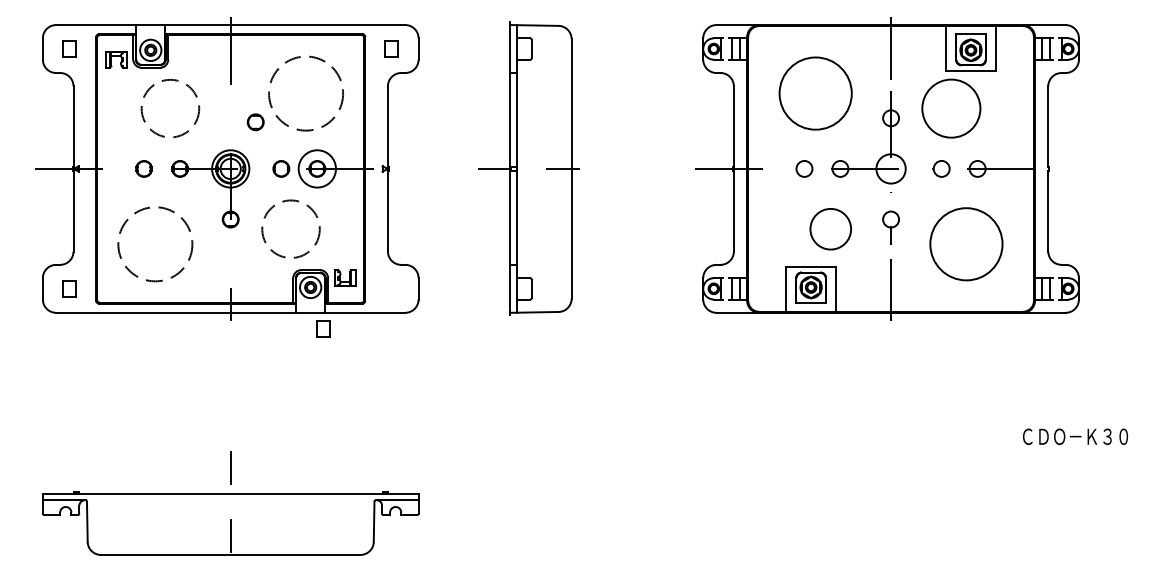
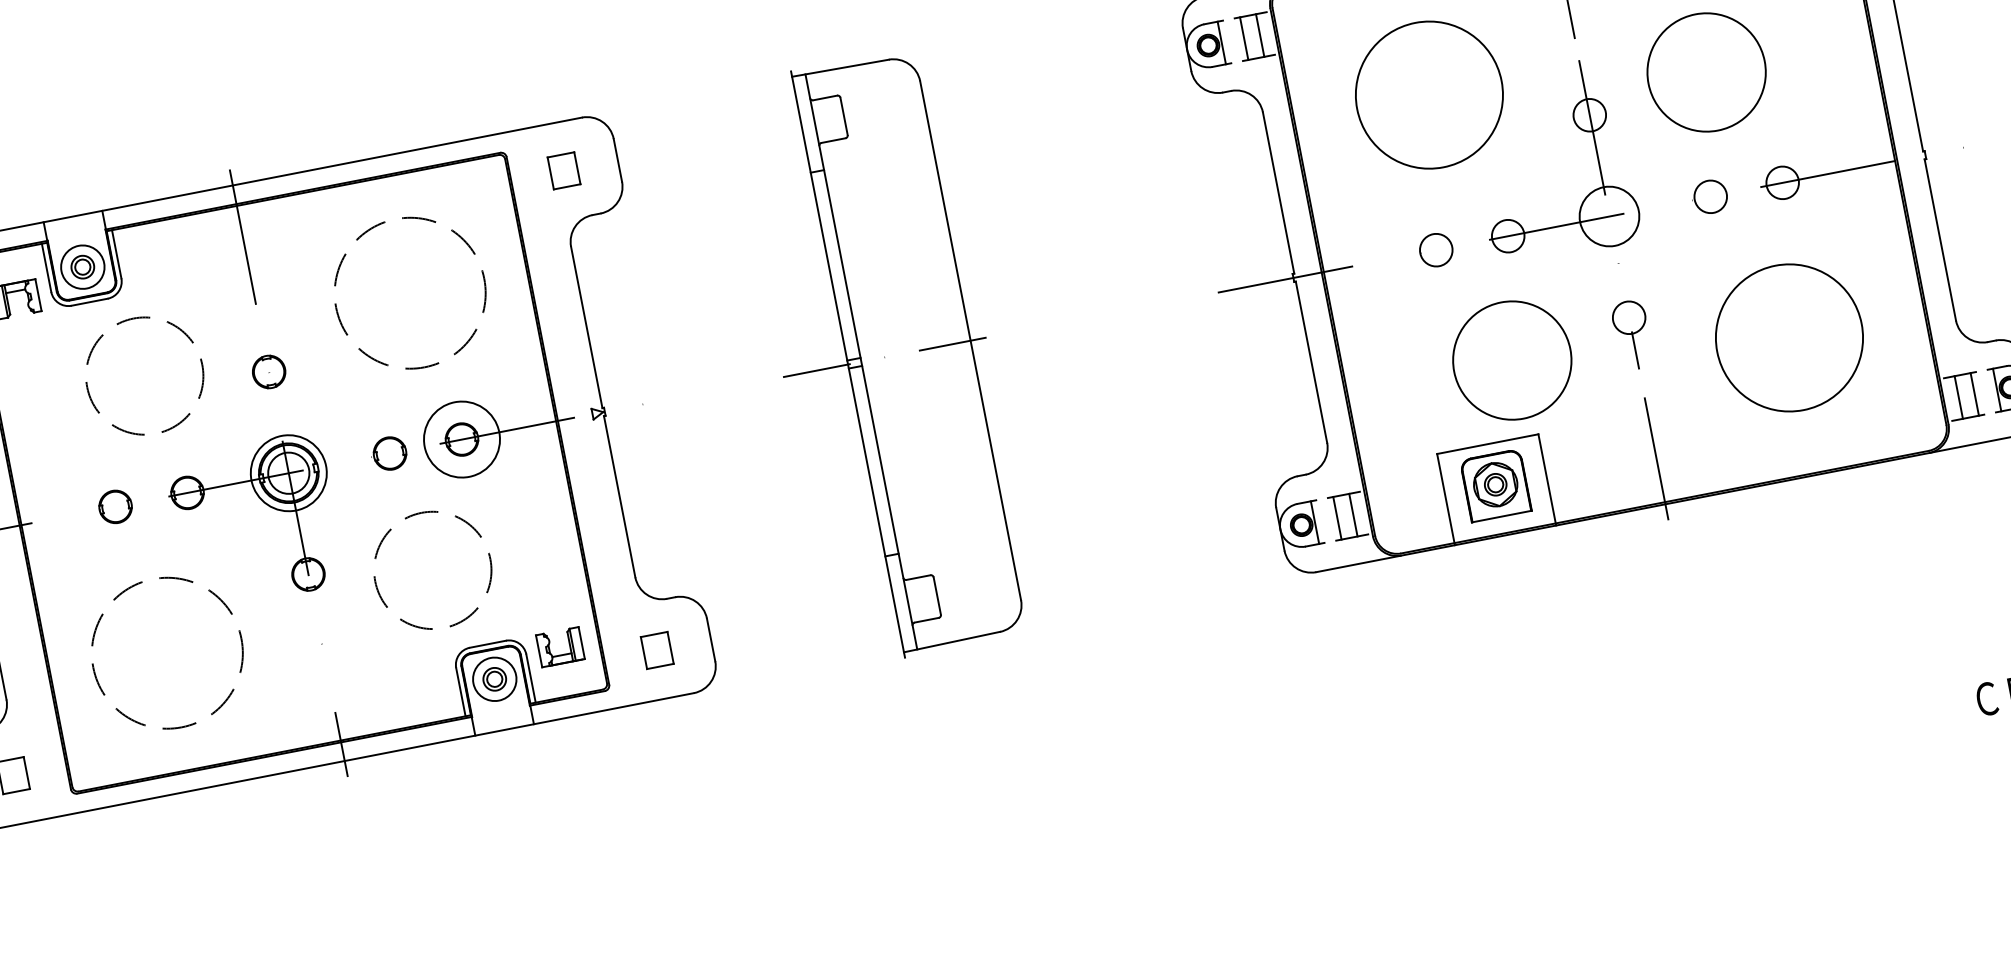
part: (255, 122) -> (268, 372), moved
circle: (830, 229) -> (1511, 361), size x1.43
part: (323, 328) -> (656, 649), moved

